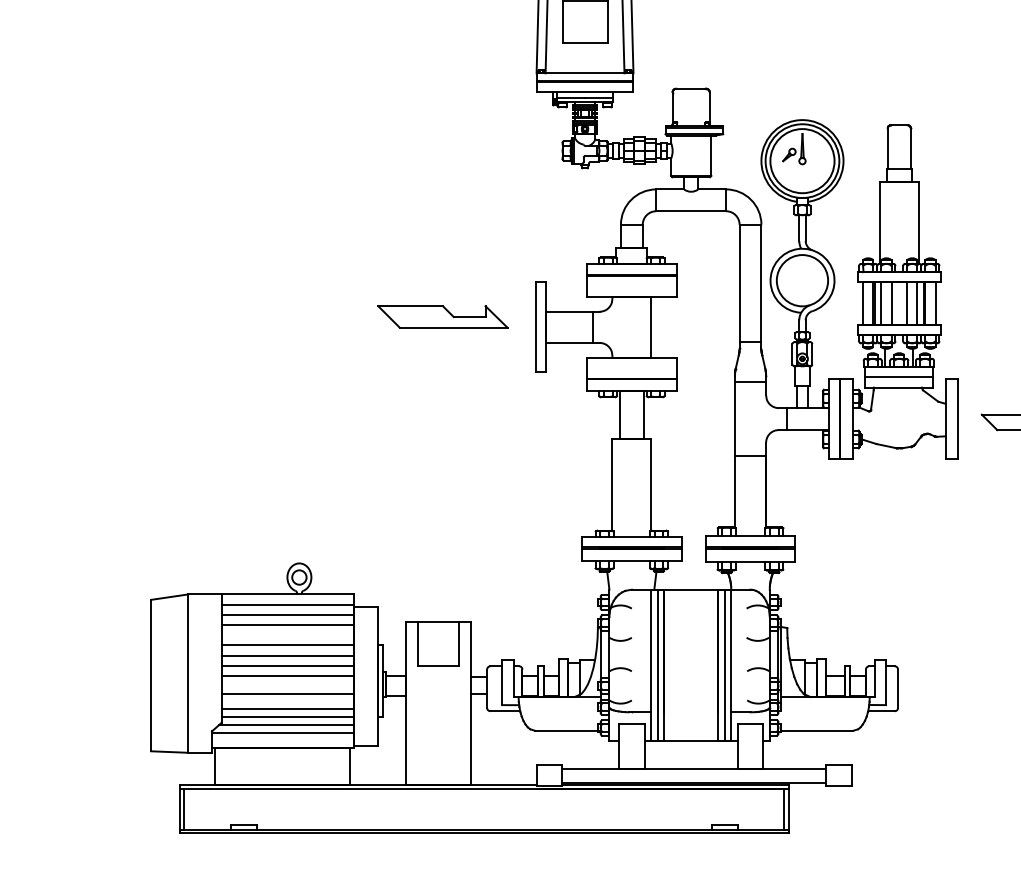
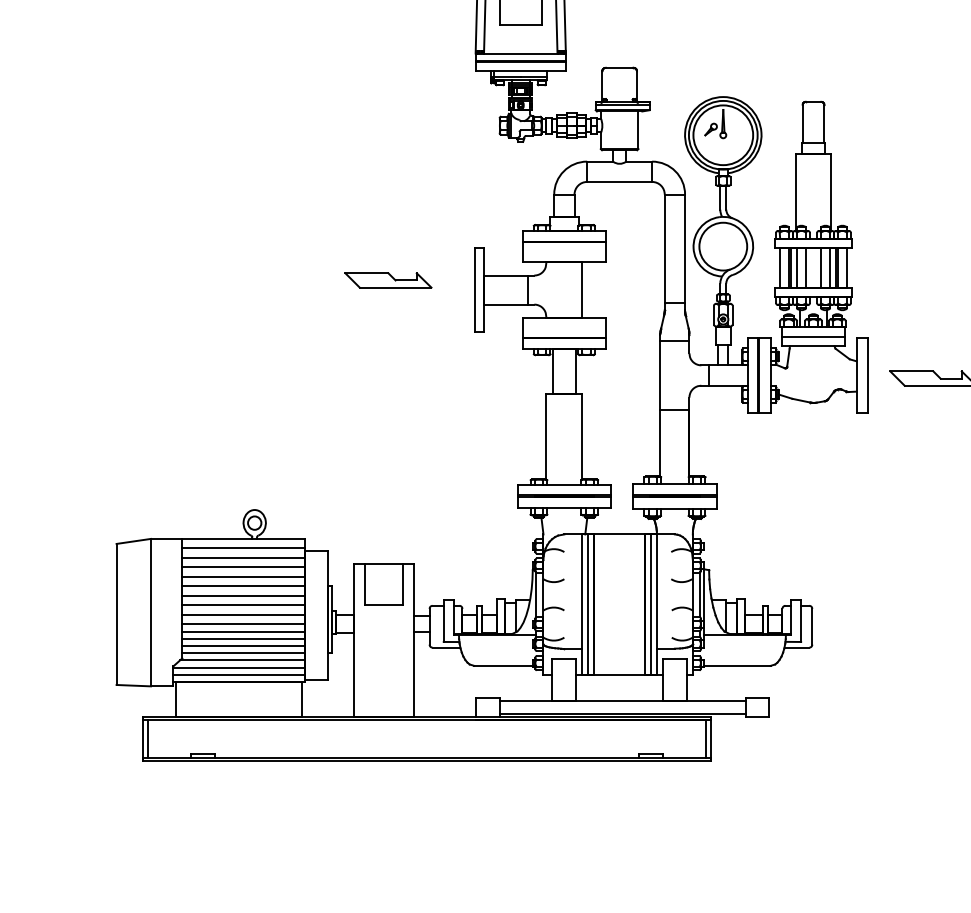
part: (443, 317) -> (388, 280), size x0.71
line: (287, 634) -> (243, 576), added
line: (287, 686) -> (243, 624), added
line: (287, 701) -> (243, 638), added
line: (283, 740) -> (239, 674), added

